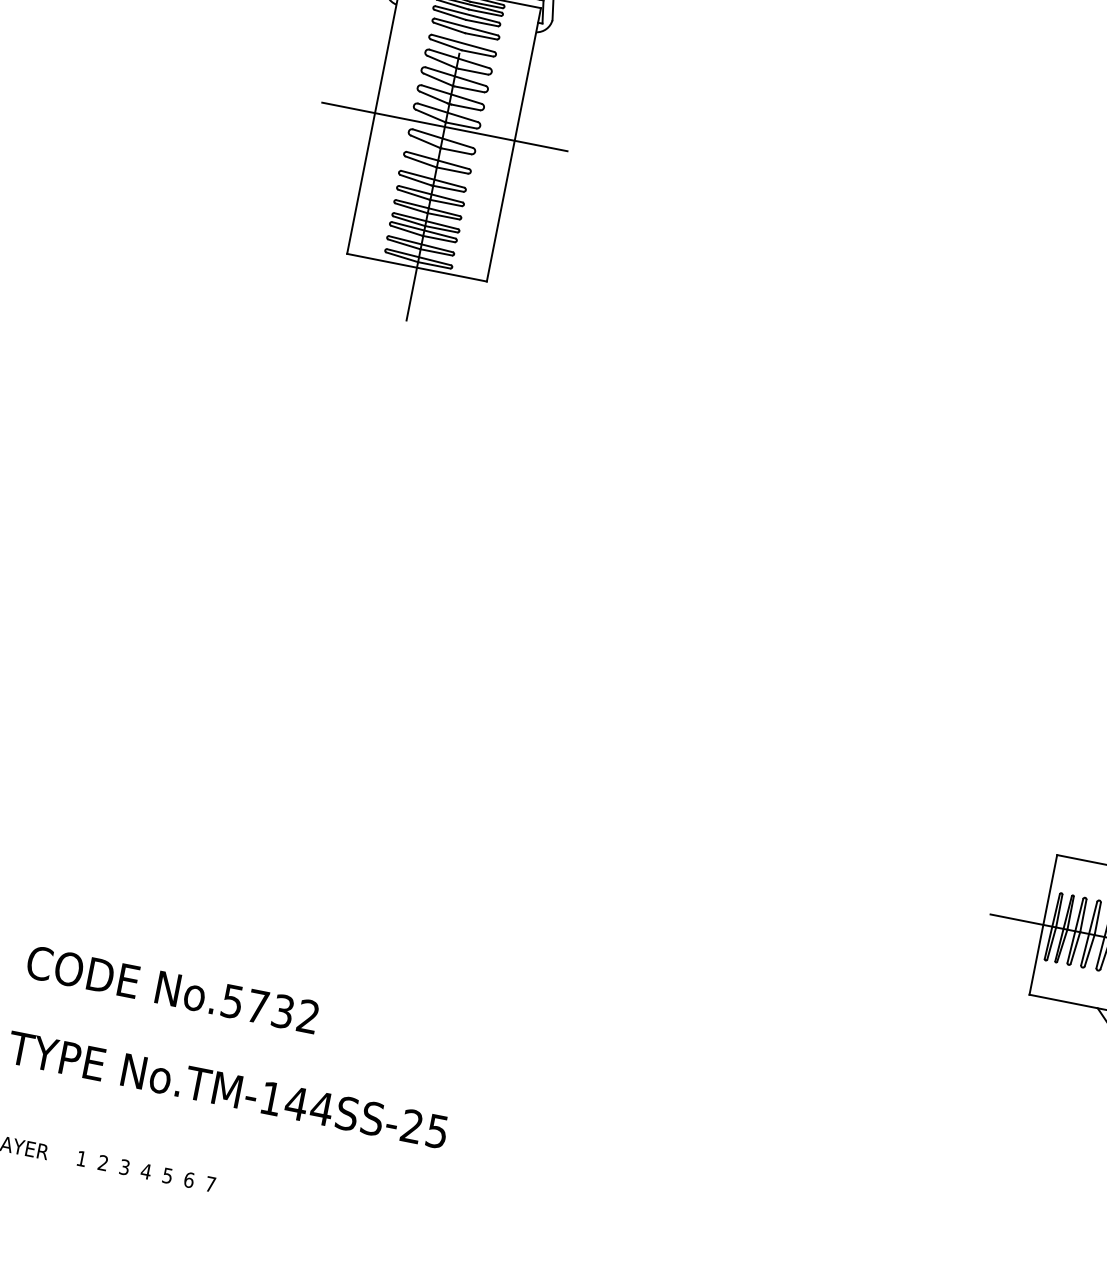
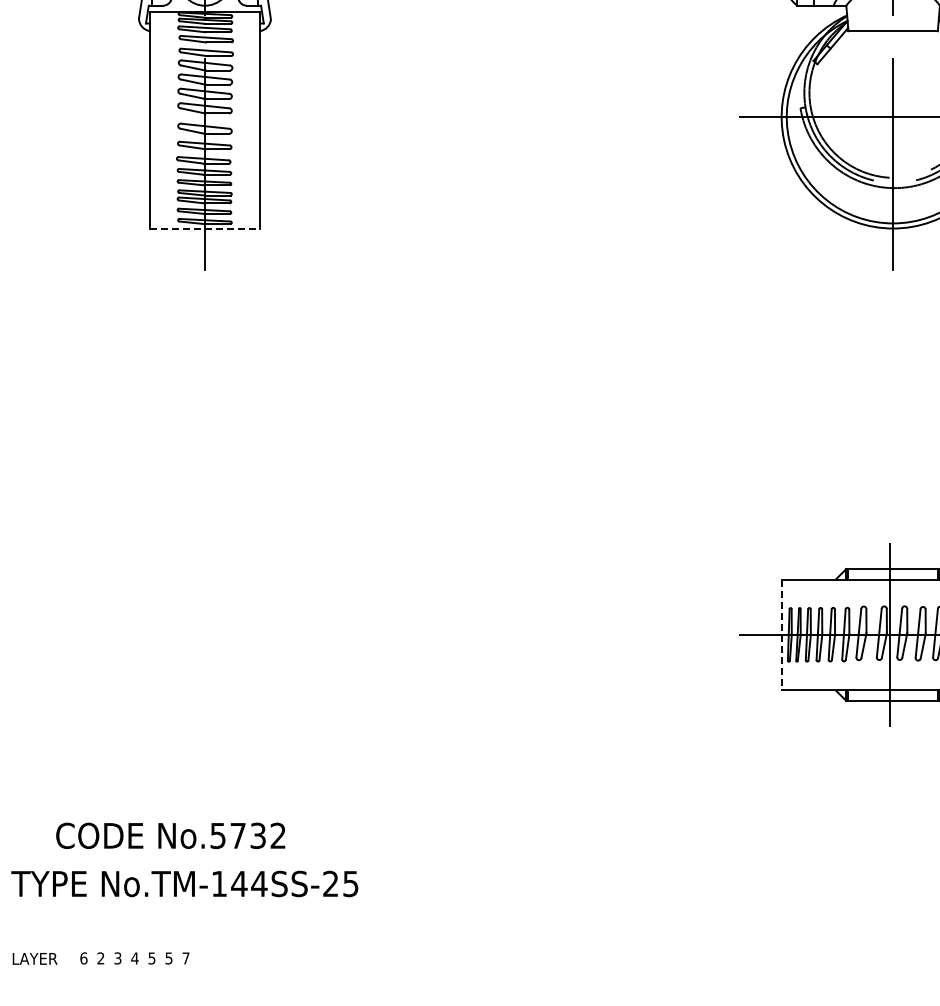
line: (444, 127) -> (204, 117), removed
line: (417, 267) -> (205, 228), solid -> dashed
line: (1043, 925) -> (781, 635), solid -> dashed
text: (172, 989) -> (170, 835), moved
text: (81, 1158) -> (83, 958), 1 -> 6
text: (188, 1180) -> (168, 958), 6 -> 5

